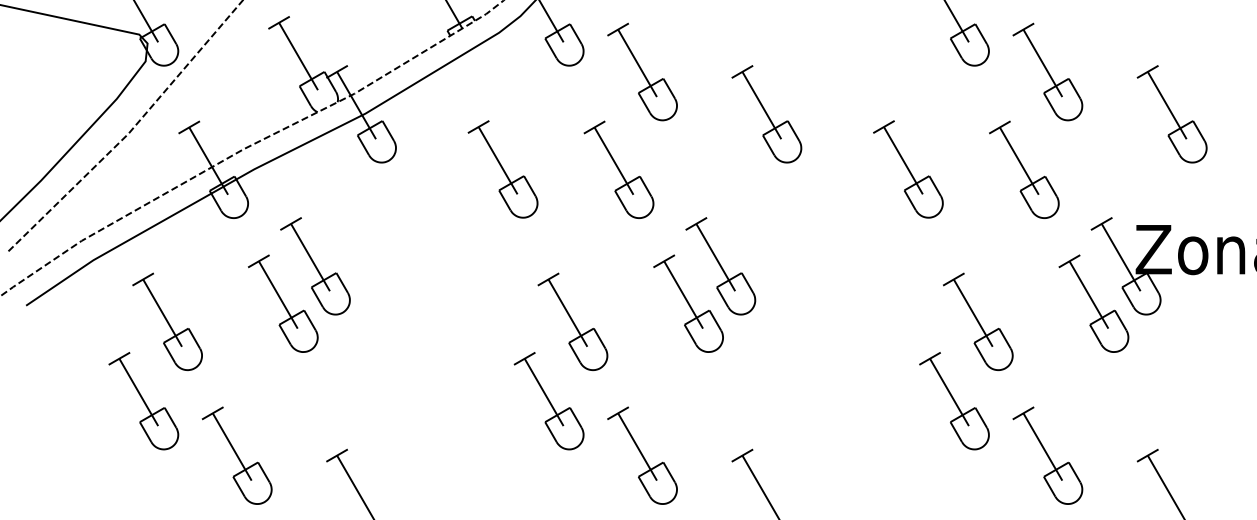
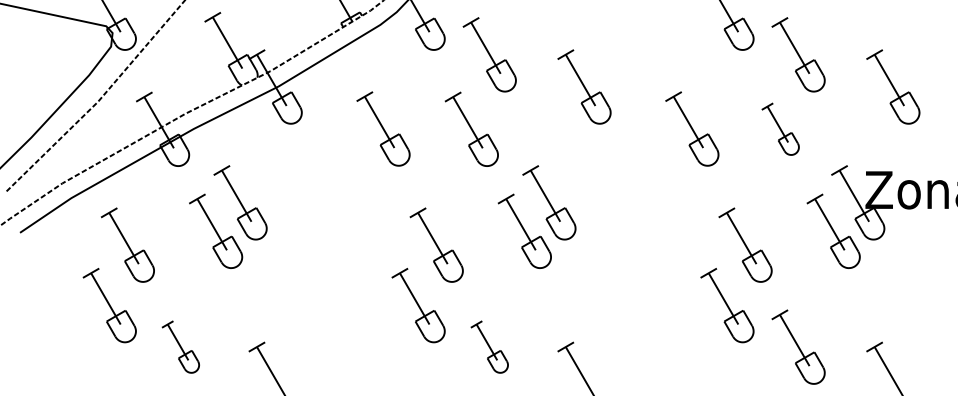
part: (1024, 168) -> (780, 128), size x0.7
part: (236, 454) -> (180, 346), size x0.7
part: (642, 454) -> (489, 346), size x0.7

